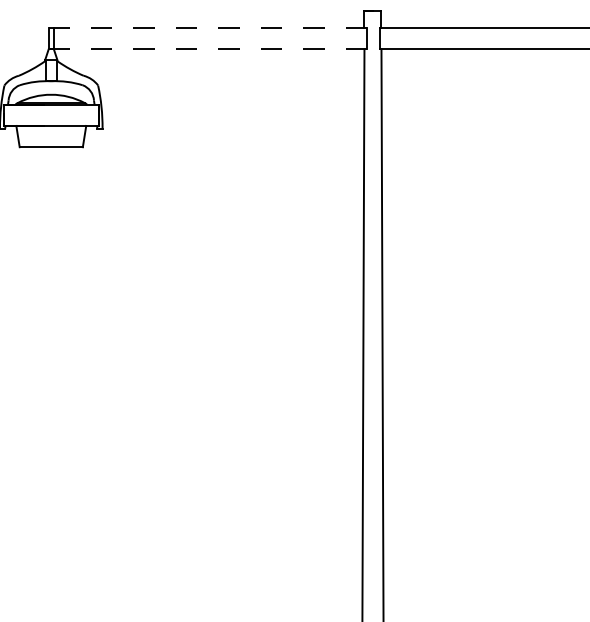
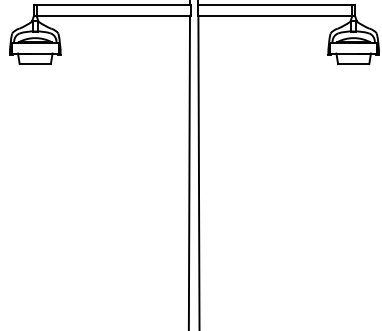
line: (207, 28) -> (112, 5), dashed -> solid
line: (207, 48) -> (112, 15), dashed -> solid

